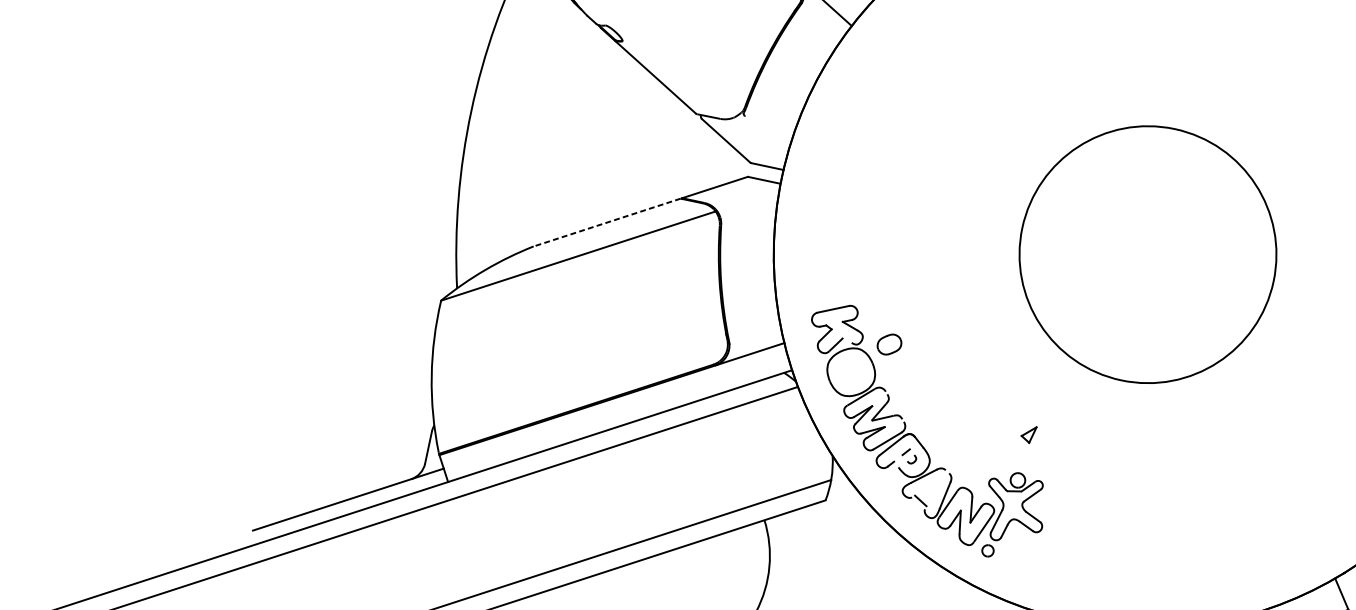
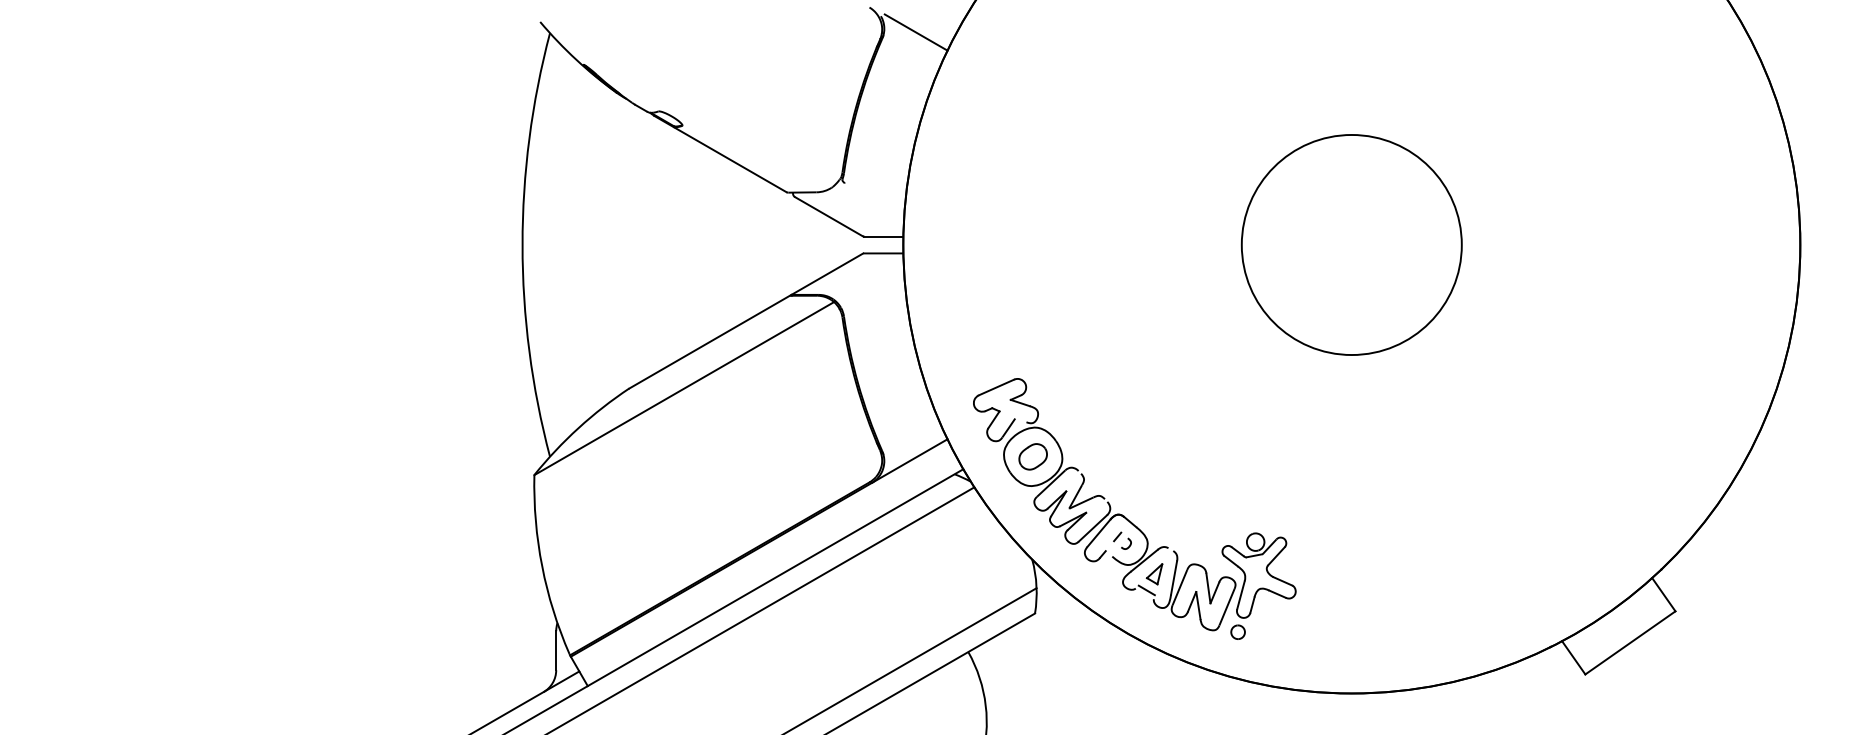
line: (607, 222) -> (709, 342), dashed -> solid
circle: (1147, 254) -> (1351, 244), size x0.71
part: (889, 344) -> (1032, 456), moved
part: (1028, 434) -> (1154, 574), moved

